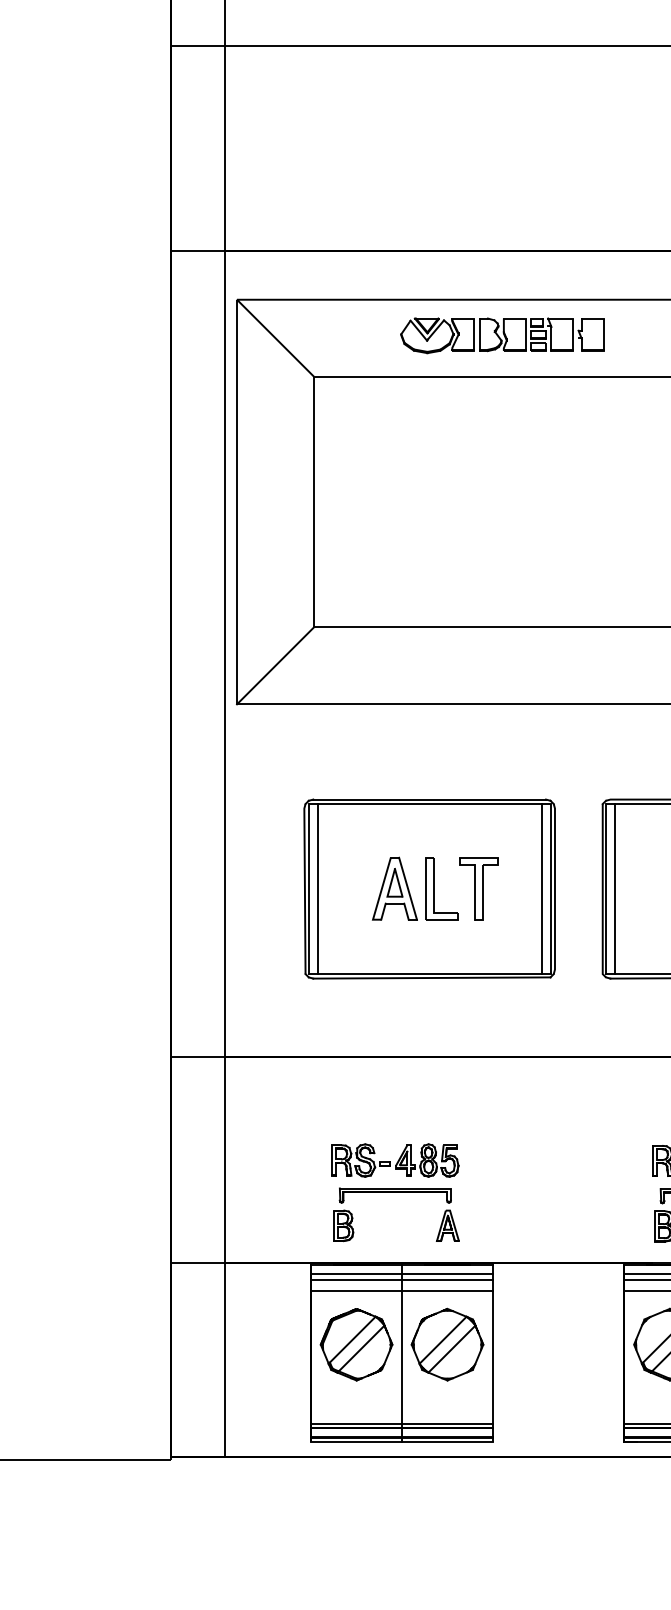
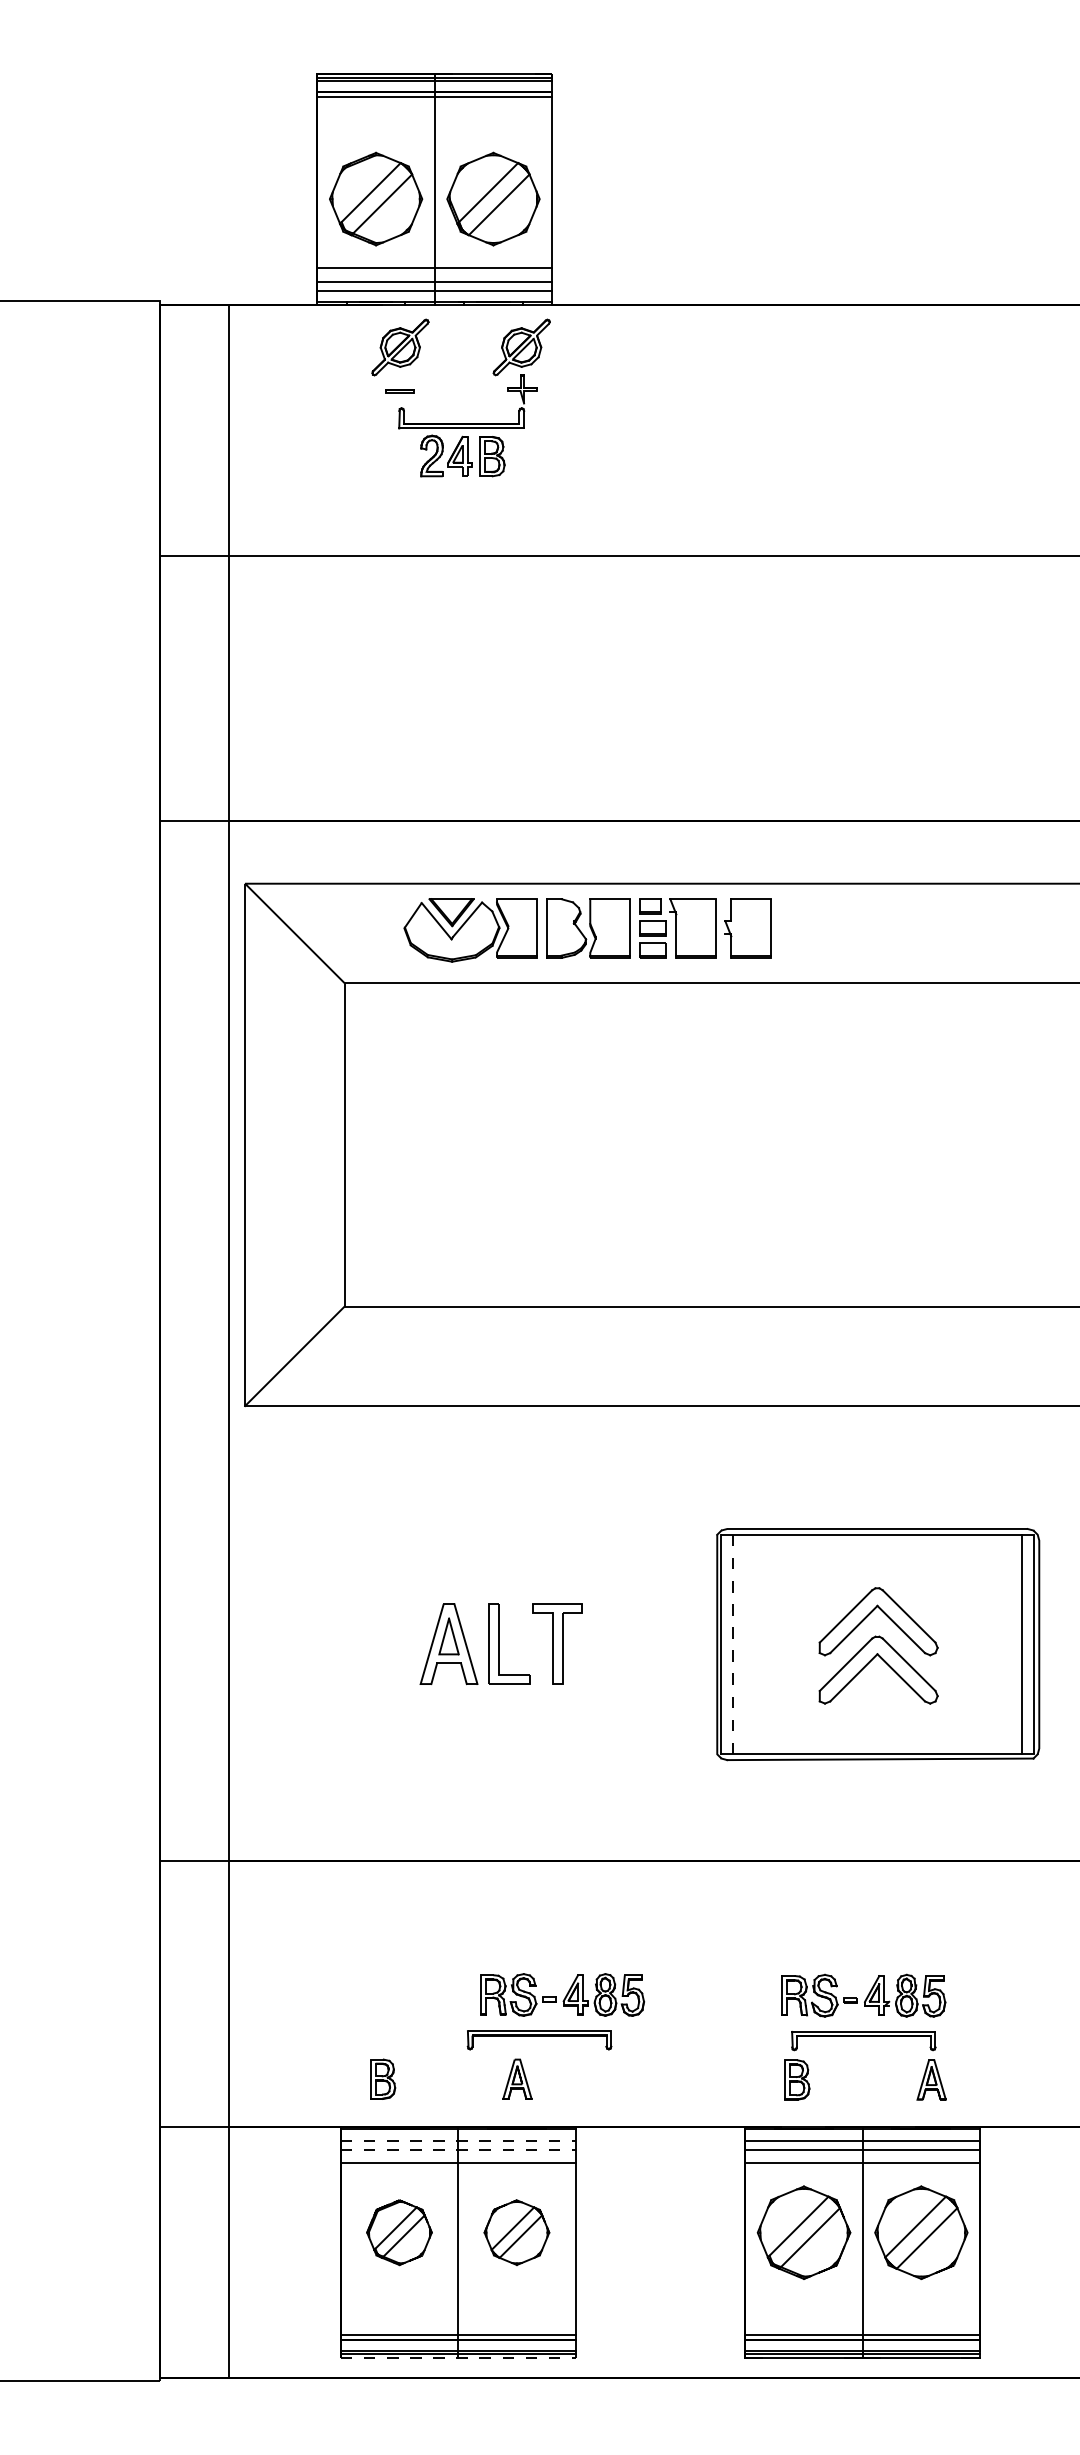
part: (502, 335) -> (587, 929), size x1.4
part: (429, 889) -> (493, 1644), removed
line: (615, 889) -> (733, 1644), solid -> dashed
part: (395, 1160) -> (562, 1994), moved
part: (395, 1195) -> (539, 2040), moved
line: (402, 1273) -> (458, 2140), solid -> dashed
line: (402, 1280) -> (458, 2149), solid -> dashed
part: (356, 1344) -> (399, 2232), size x0.7
part: (447, 1344) -> (516, 2232), size x0.7
line: (402, 1442) -> (458, 2358), solid -> dashed

